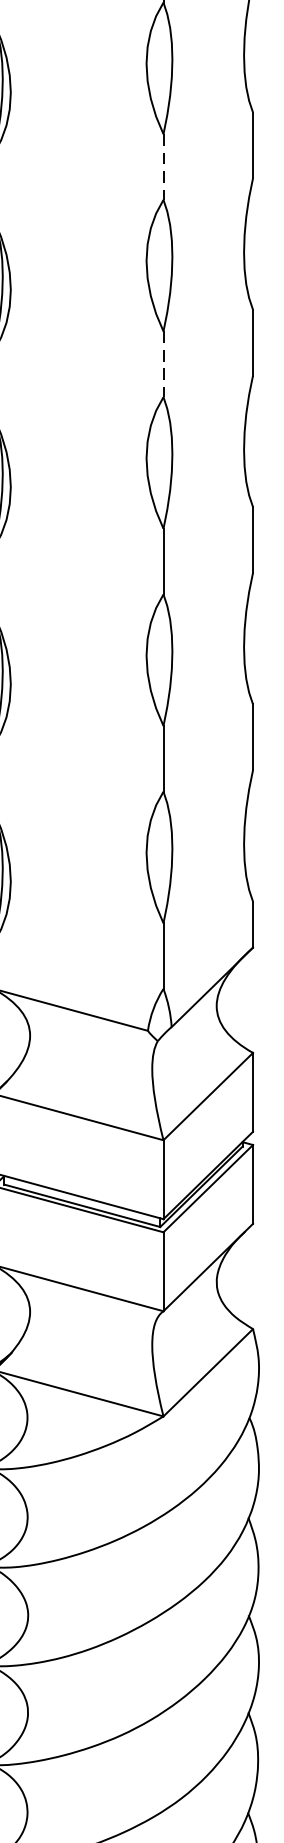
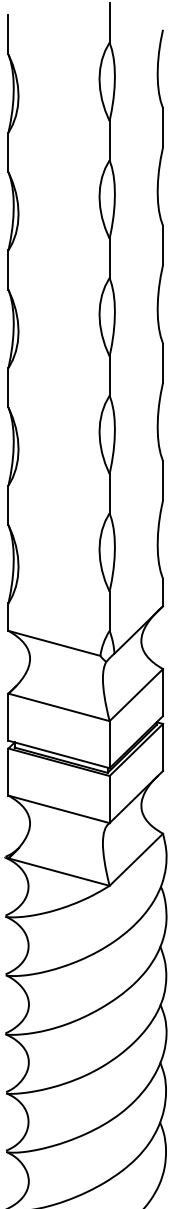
line: (163, 166) -> (109, 140), dashed -> solid
line: (163, 364) -> (109, 258), dashed -> solid

